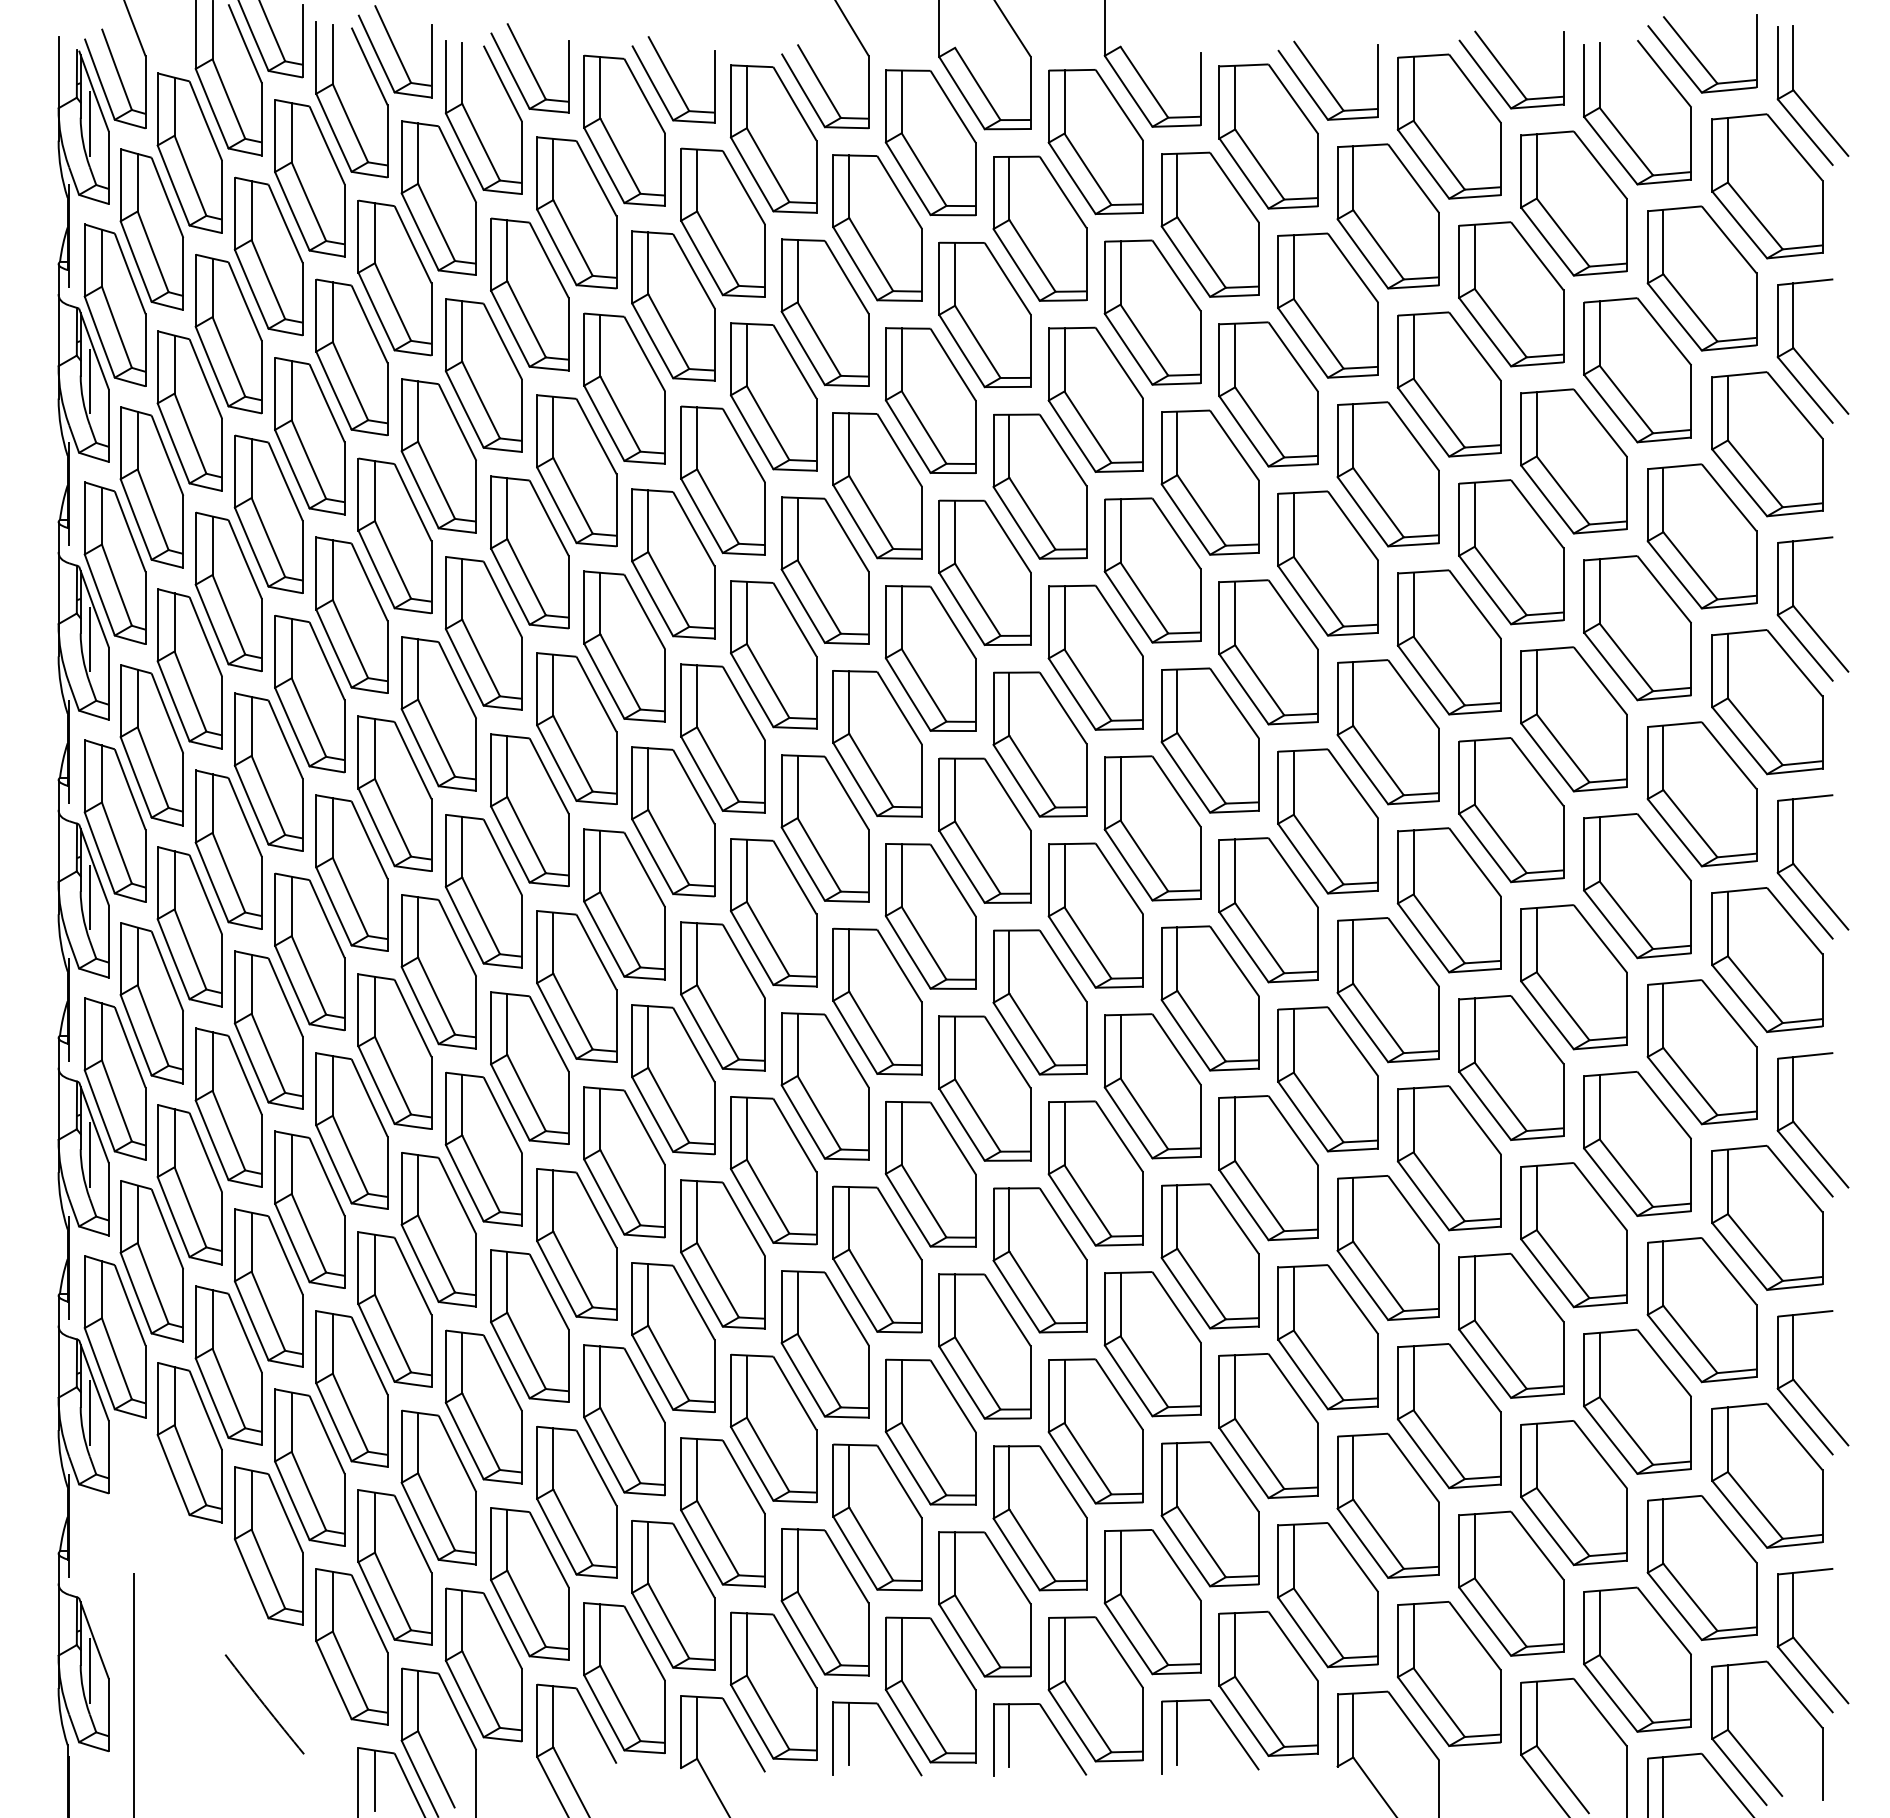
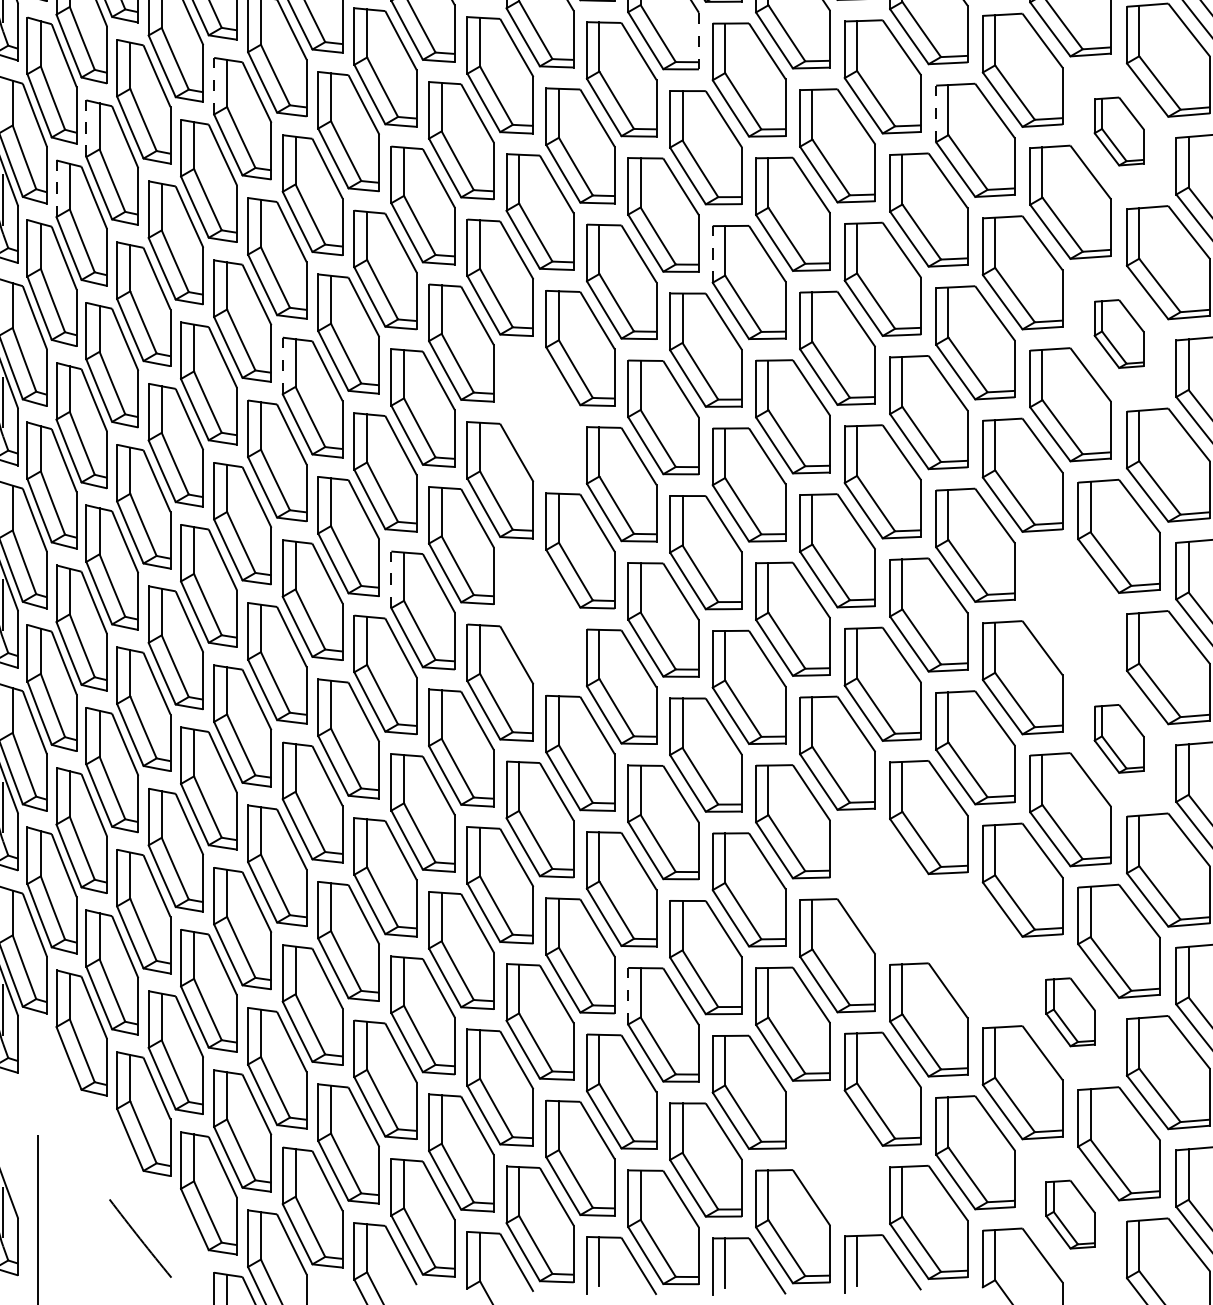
line: (975, 179) -> (698, 41), solid -> dashed
line: (358, 236) -> (214, 86), solid -> dashed
line: (1278, 271) -> (936, 113), solid -> dashed
line: (195, 290) -> (86, 128), solid -> dashed
part: (1511, 294) -> (1119, 131), size x0.6
line: (157, 366) -> (56, 188), solid -> dashed
line: (993, 450) -> (712, 254), solid -> dashed
part: (1511, 552) -> (1119, 334), size x0.6
line: (445, 592) -> (282, 365), solid -> dashed
part: (773, 654) -> (539, 414), removed
line: (584, 864) -> (391, 579), solid -> dashed
part: (1448, 900) -> (1069, 607), removed
part: (773, 912) -> (539, 616), removed
part: (1511, 1067) -> (1119, 738), size x0.6
part: (1209, 1256) -> (882, 886), removed
part: (1327, 1337) -> (974, 950), removed
line: (885, 1395) -> (627, 996), solid -> dashed
part: (1449, 1416) -> (1070, 1012), size x0.6
part: (1152, 1602) -> (837, 1158), removed
part: (1449, 1673) -> (1070, 1214), size x0.6

